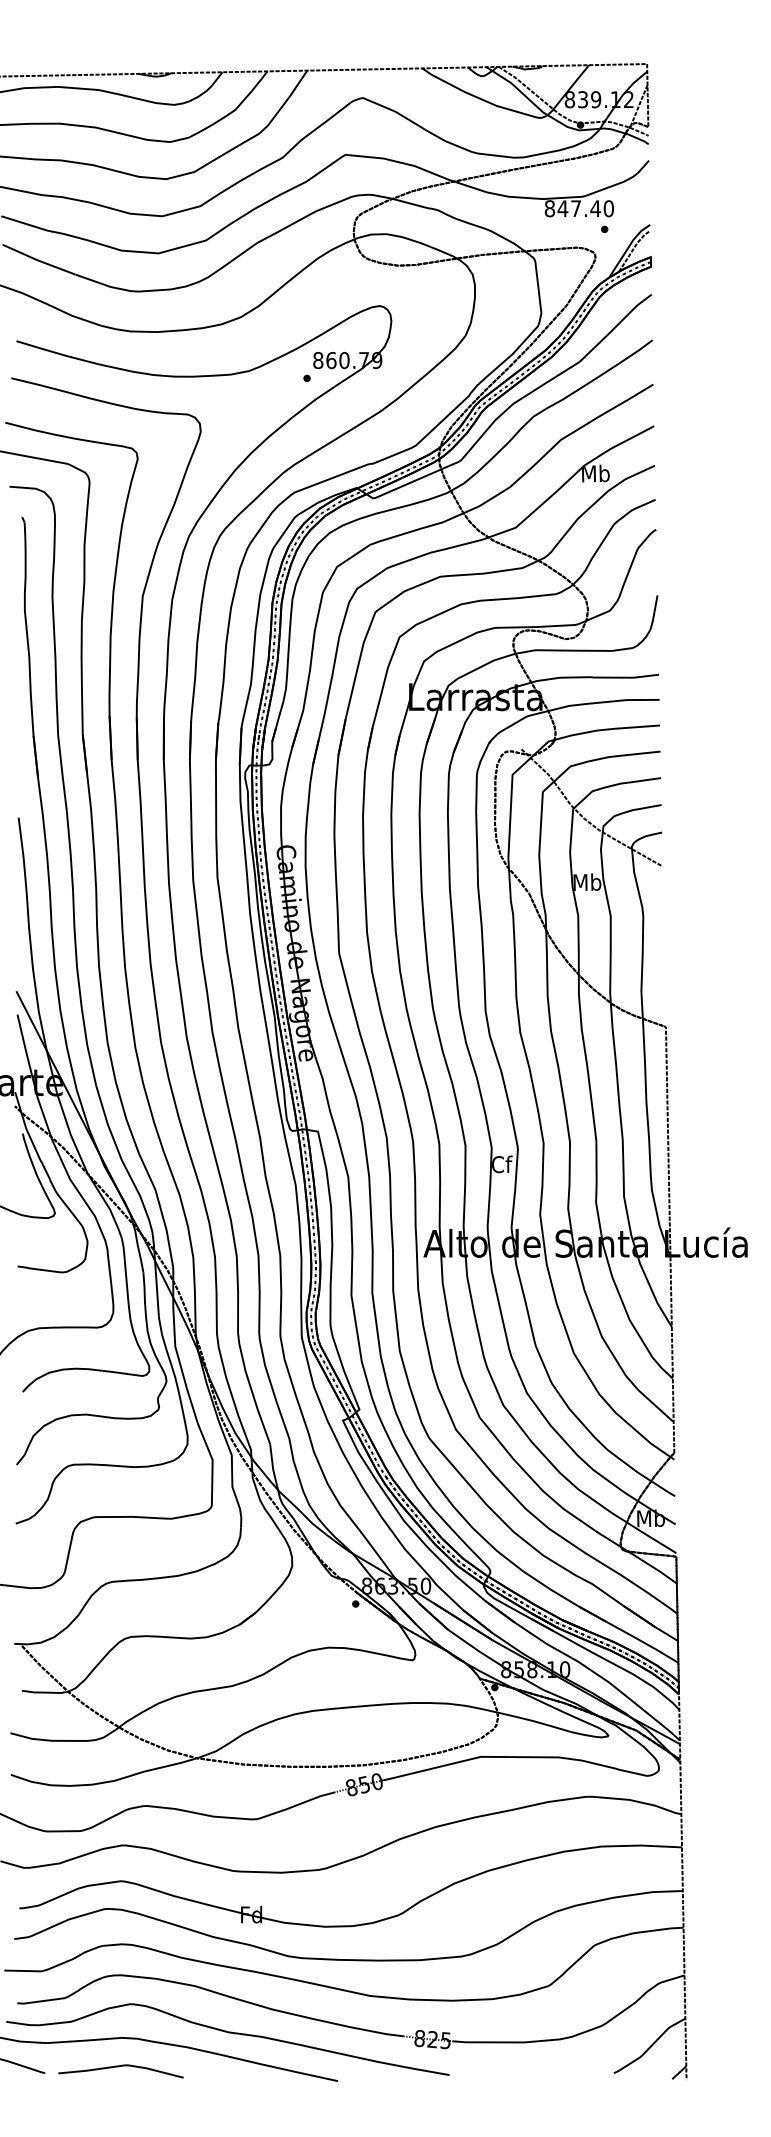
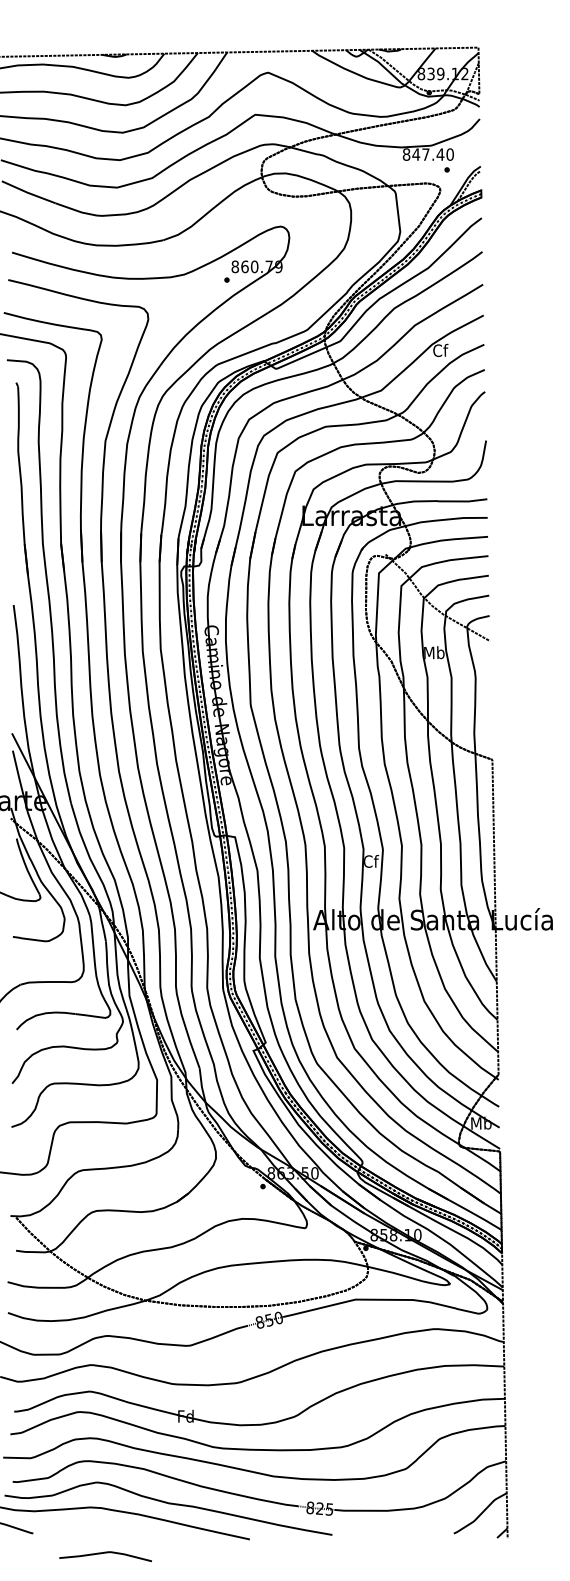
text: (595, 473) -> (440, 350), Mb -> Cf
curve: (118, 2067) -> (103, 1553), moved

